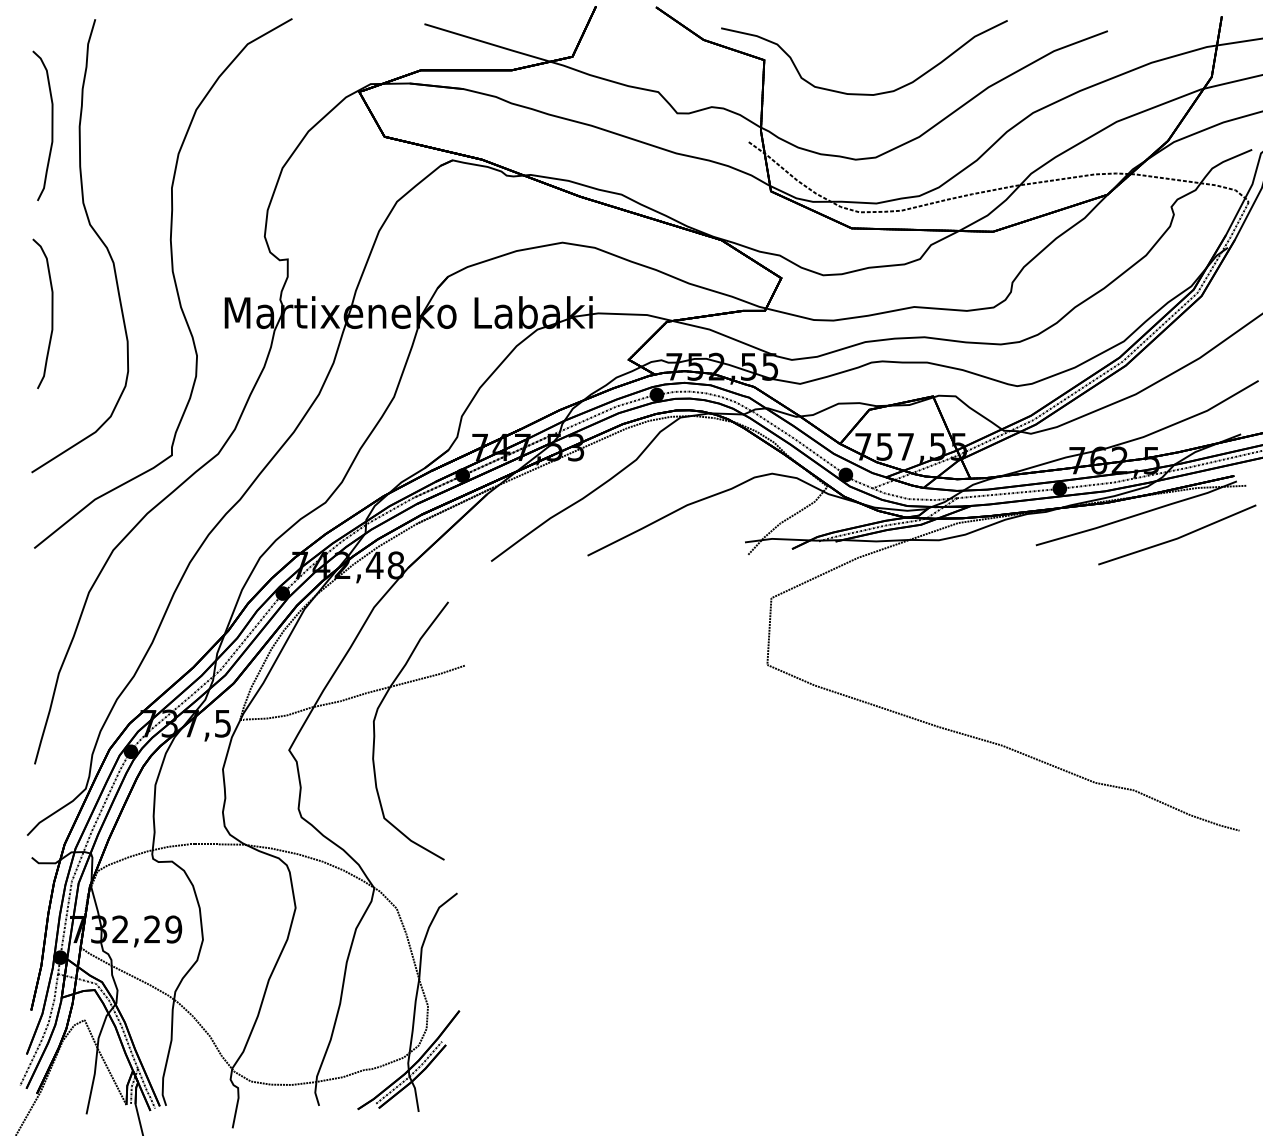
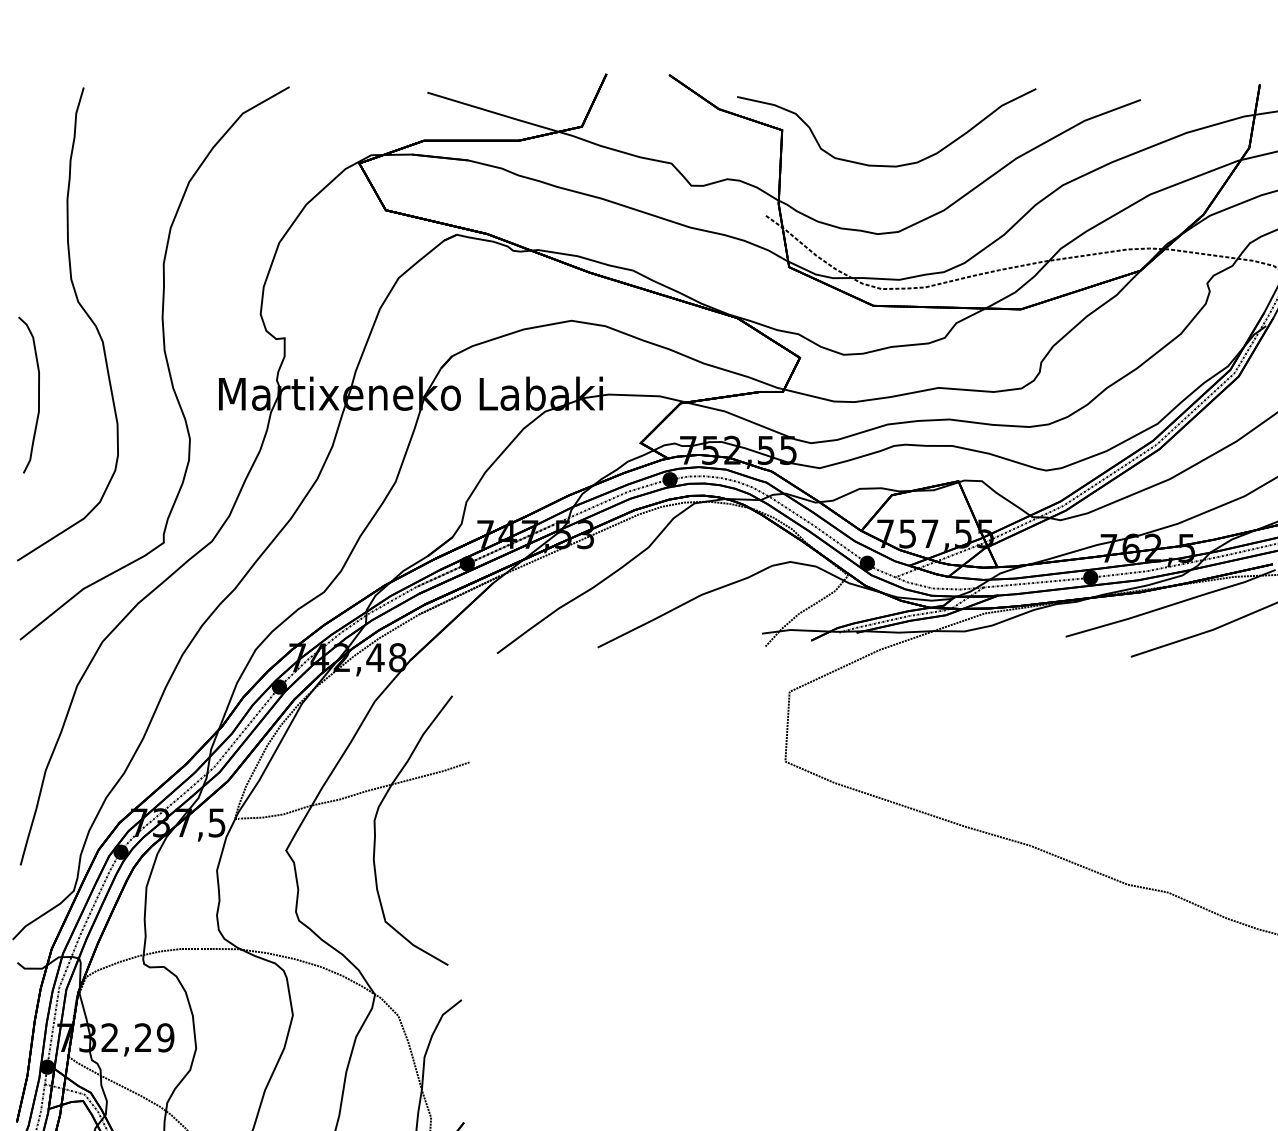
curve: (51, 125) -> (38, 198), removed

